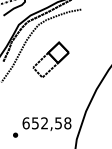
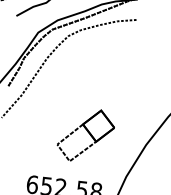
part: (50, 59) -> (85, 135), moved

